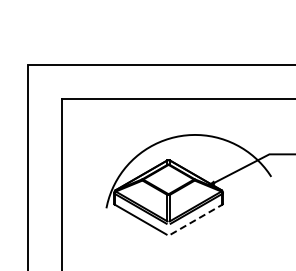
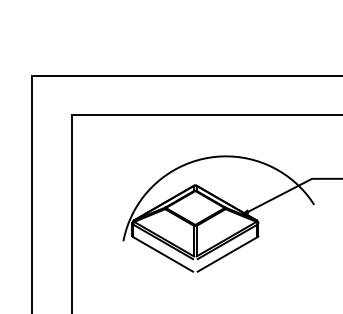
line: (196, 219) -> (227, 254), dashed -> solid

